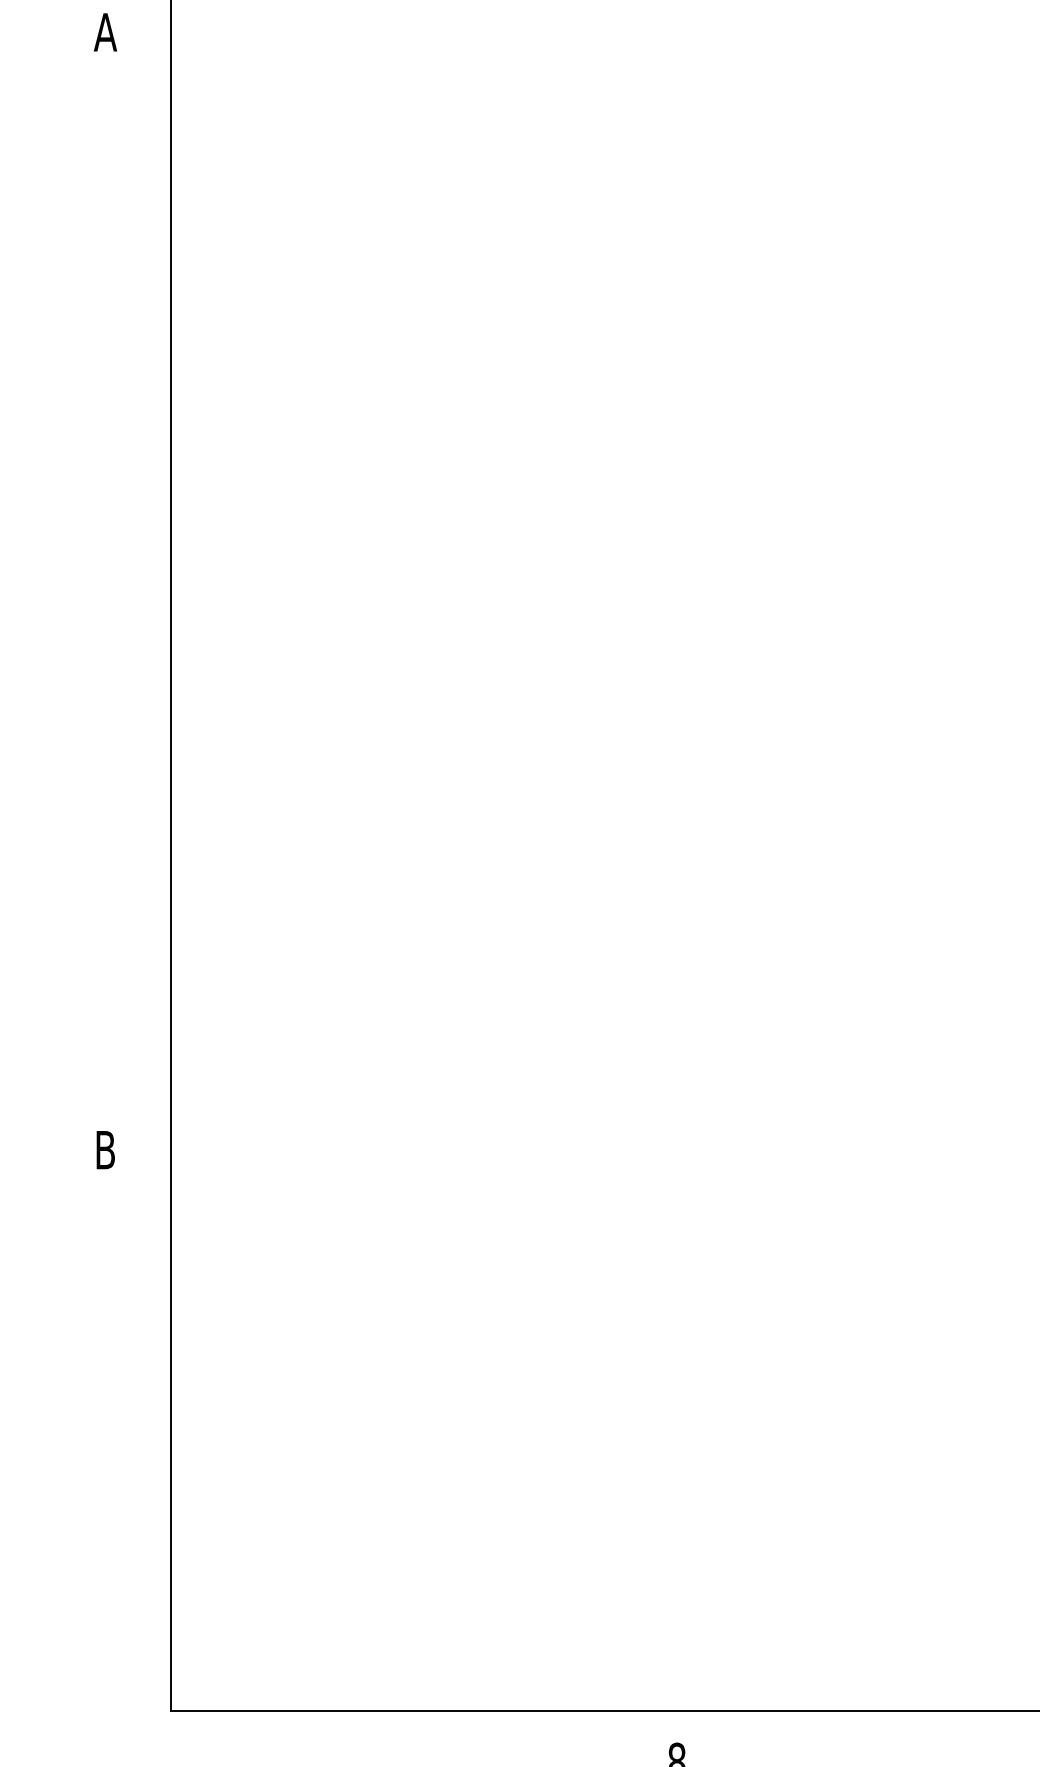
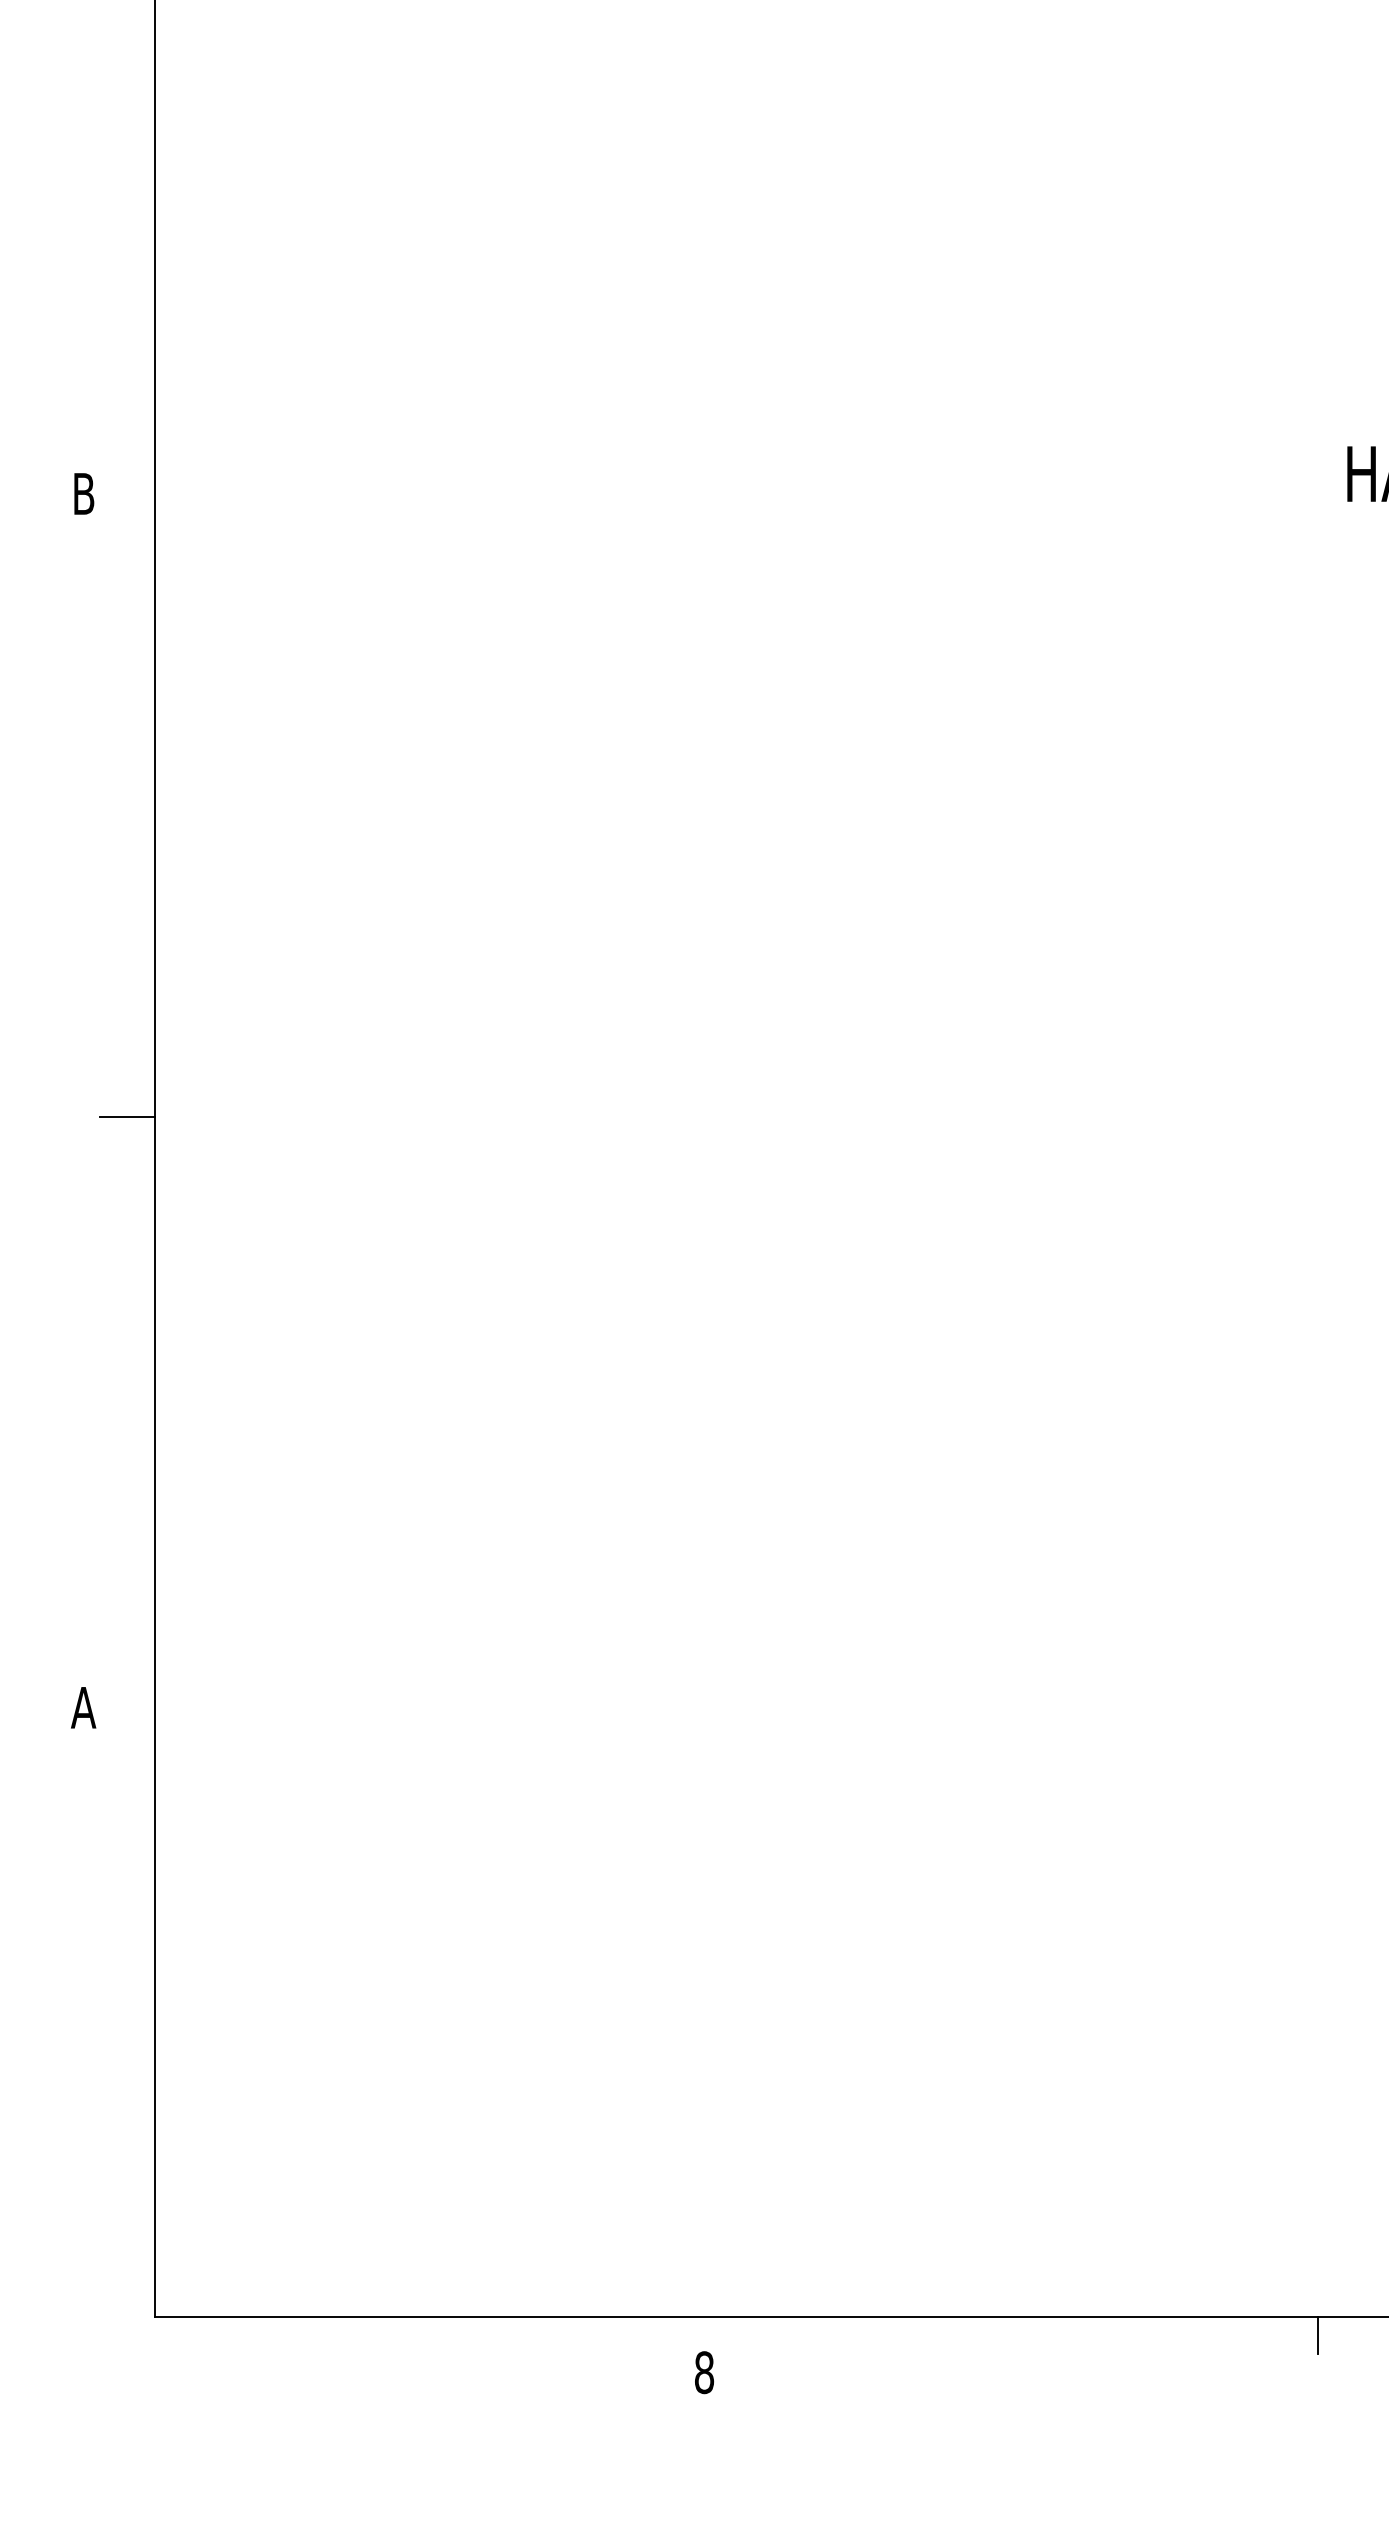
text: (105, 31) -> (83, 493), A -> B
line: (145, 605) -> (127, 1116), added
text: (105, 1149) -> (83, 1707), B -> A

